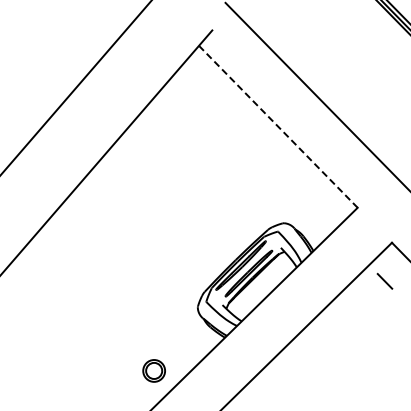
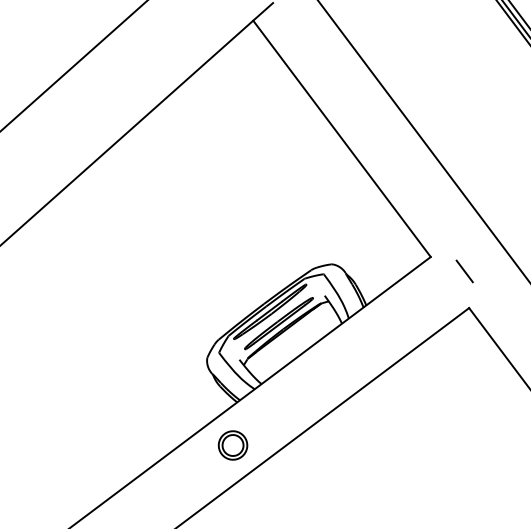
line: (278, 127) -> (342, 139), dashed -> solid
line: (384, 281) -> (464, 271), moved
part: (153, 370) -> (232, 444), moved

